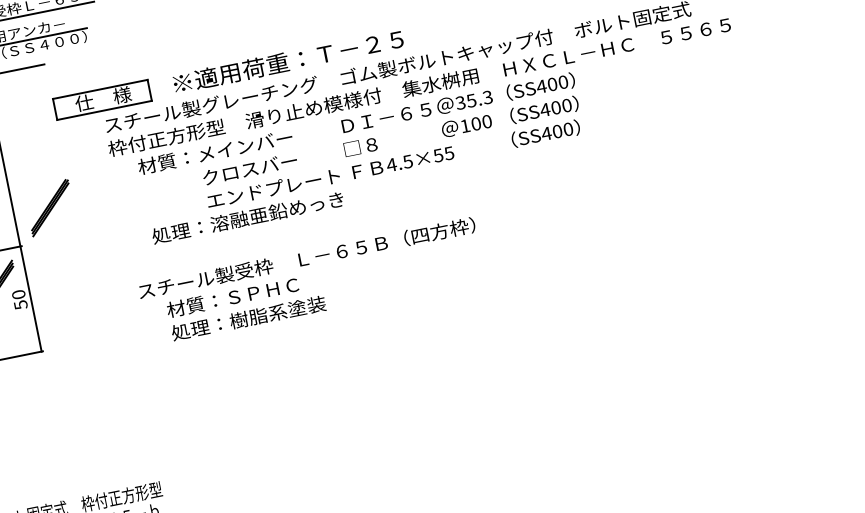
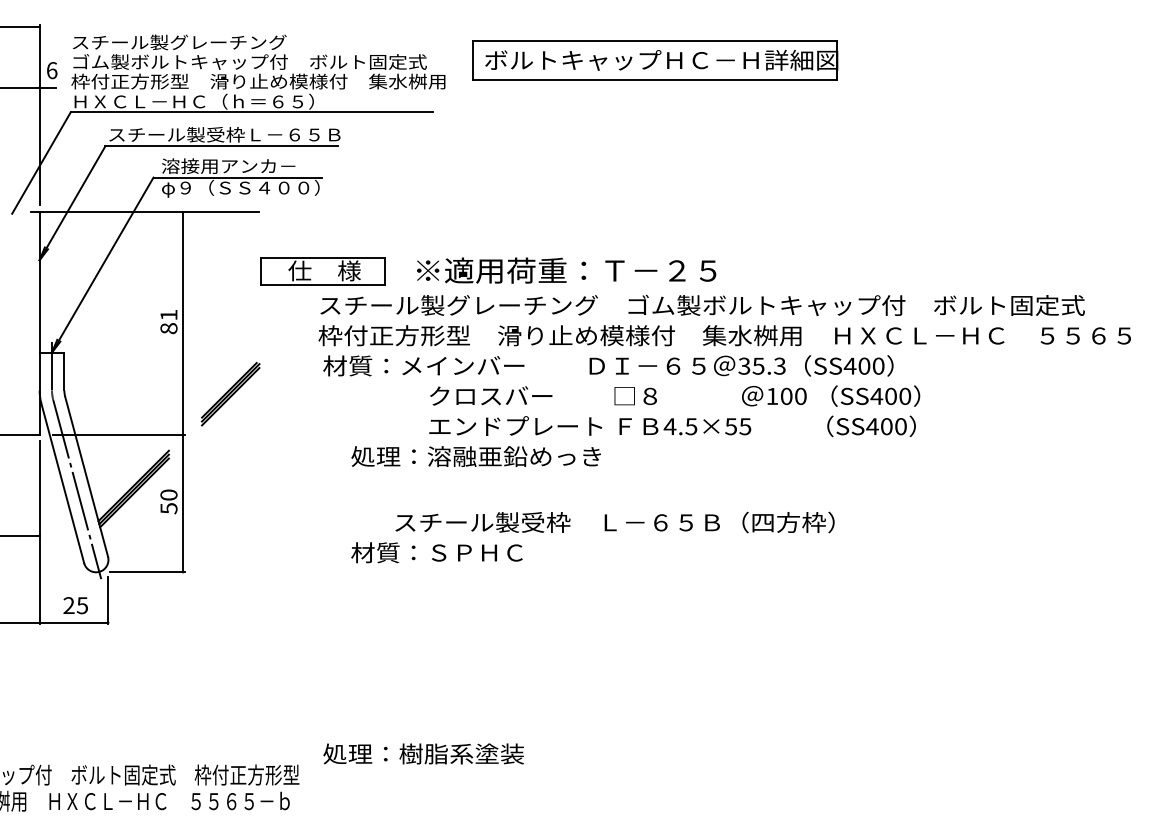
text: (356, 123) -> (608, 365), moved
text: (306, 258) -> (614, 522), moved
text: (248, 317) -> (423, 753), moved

